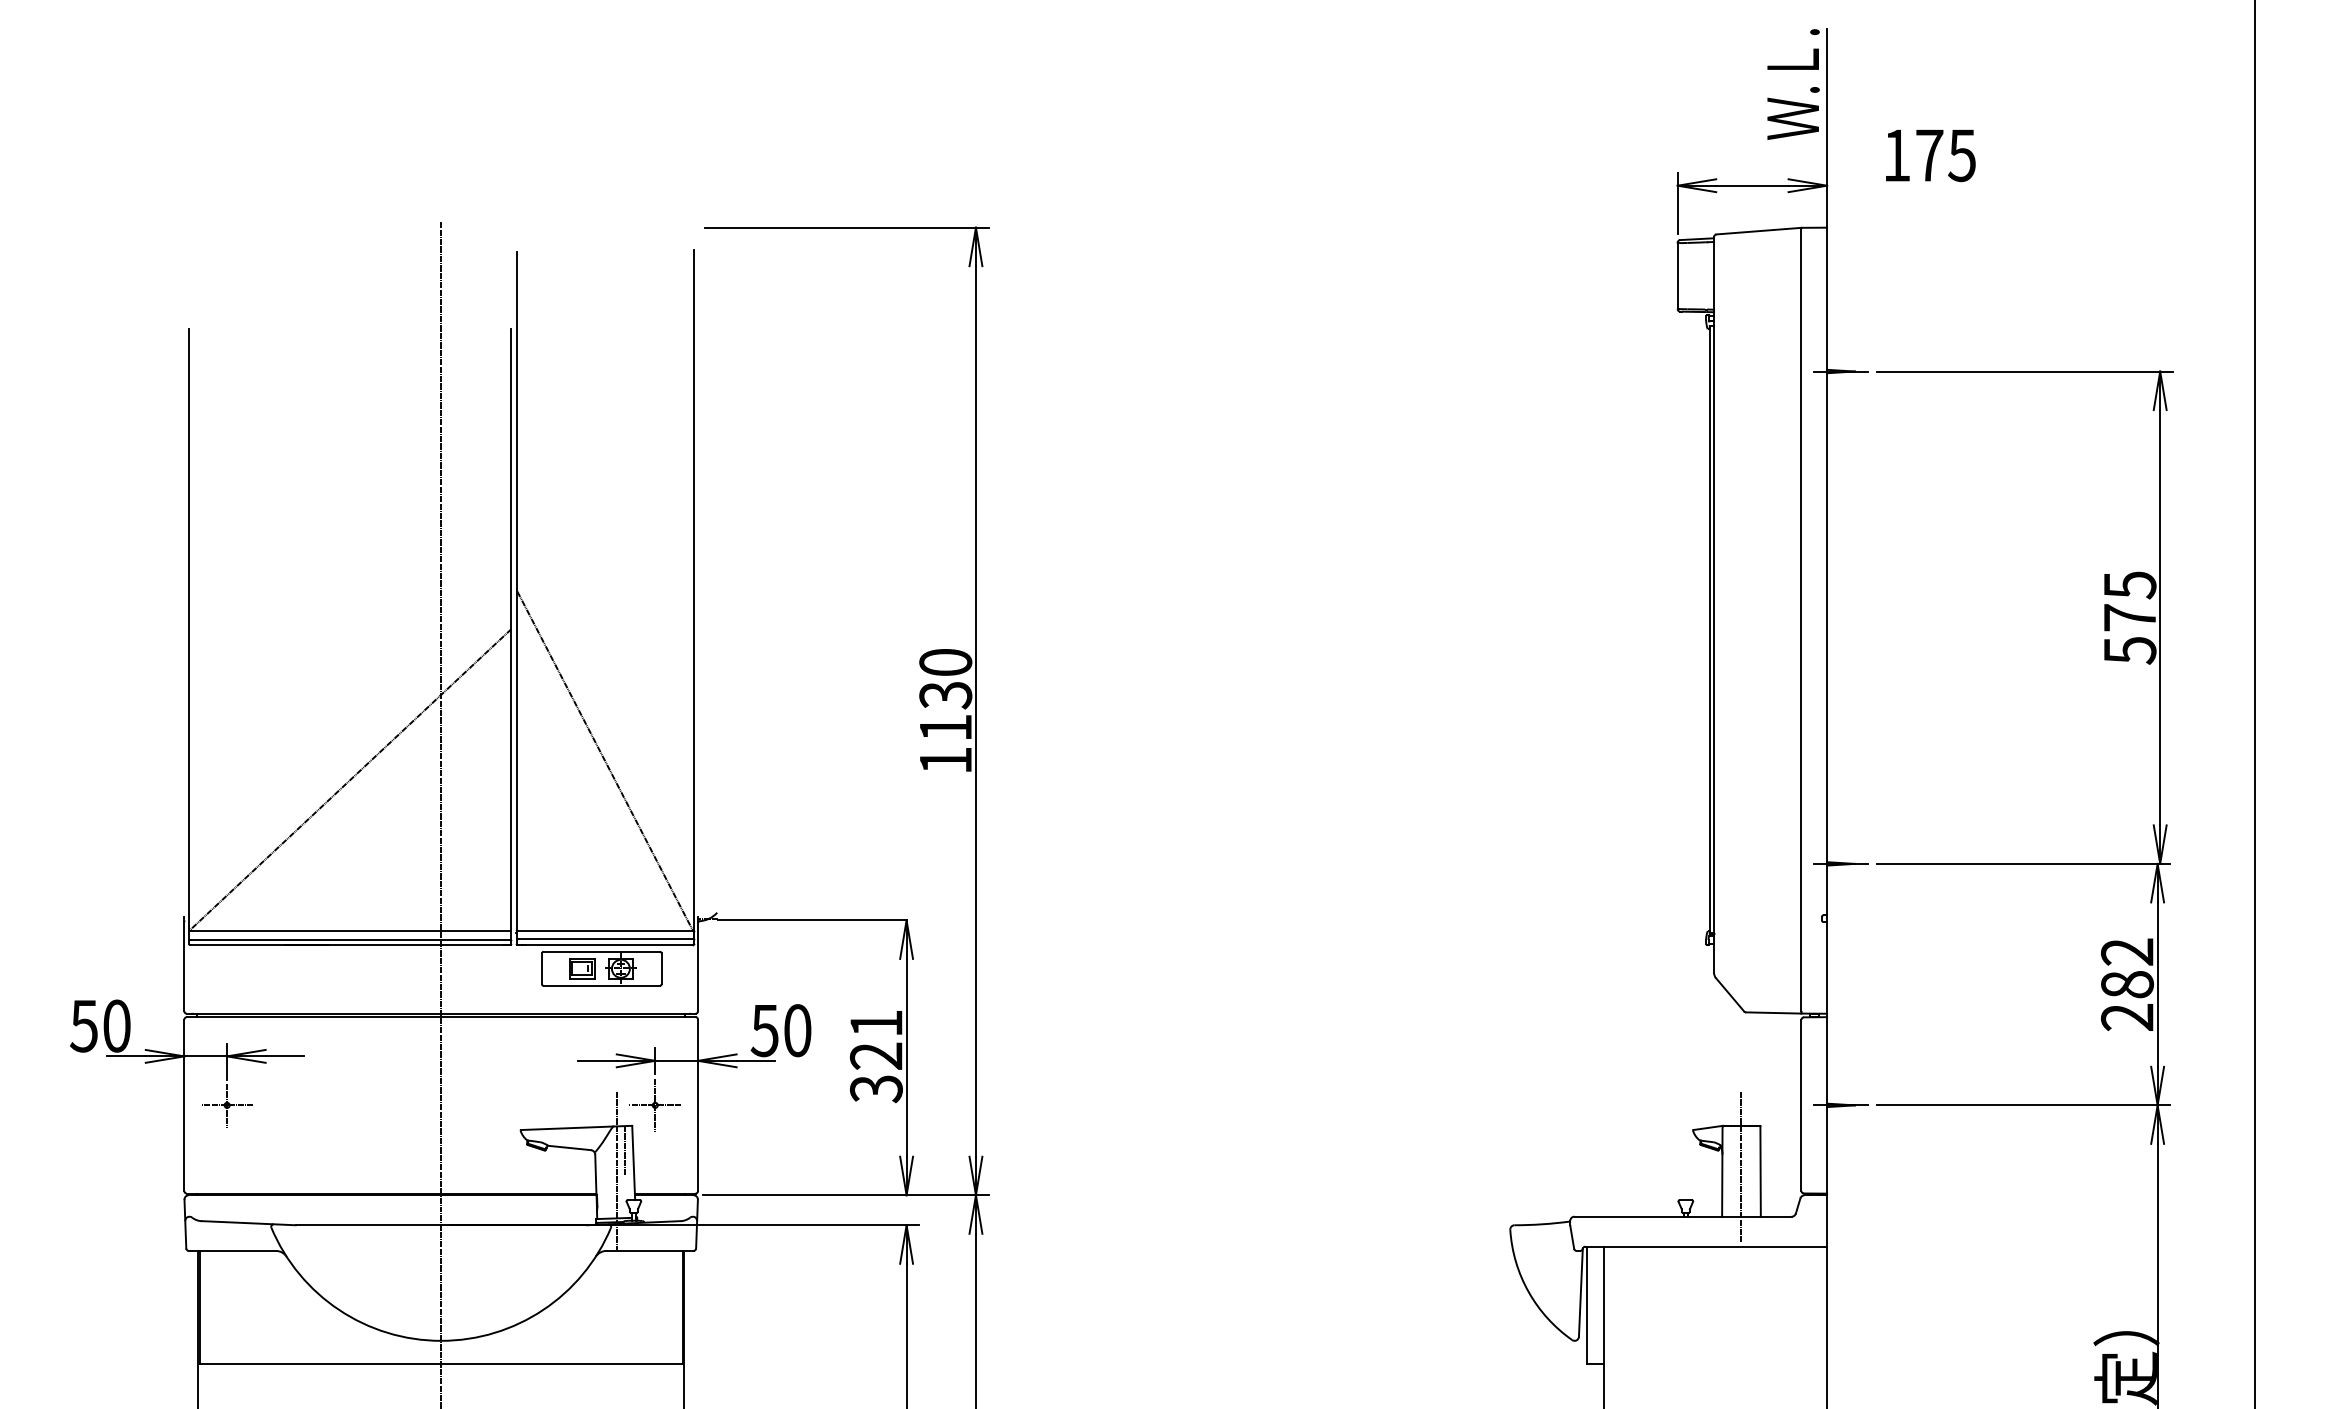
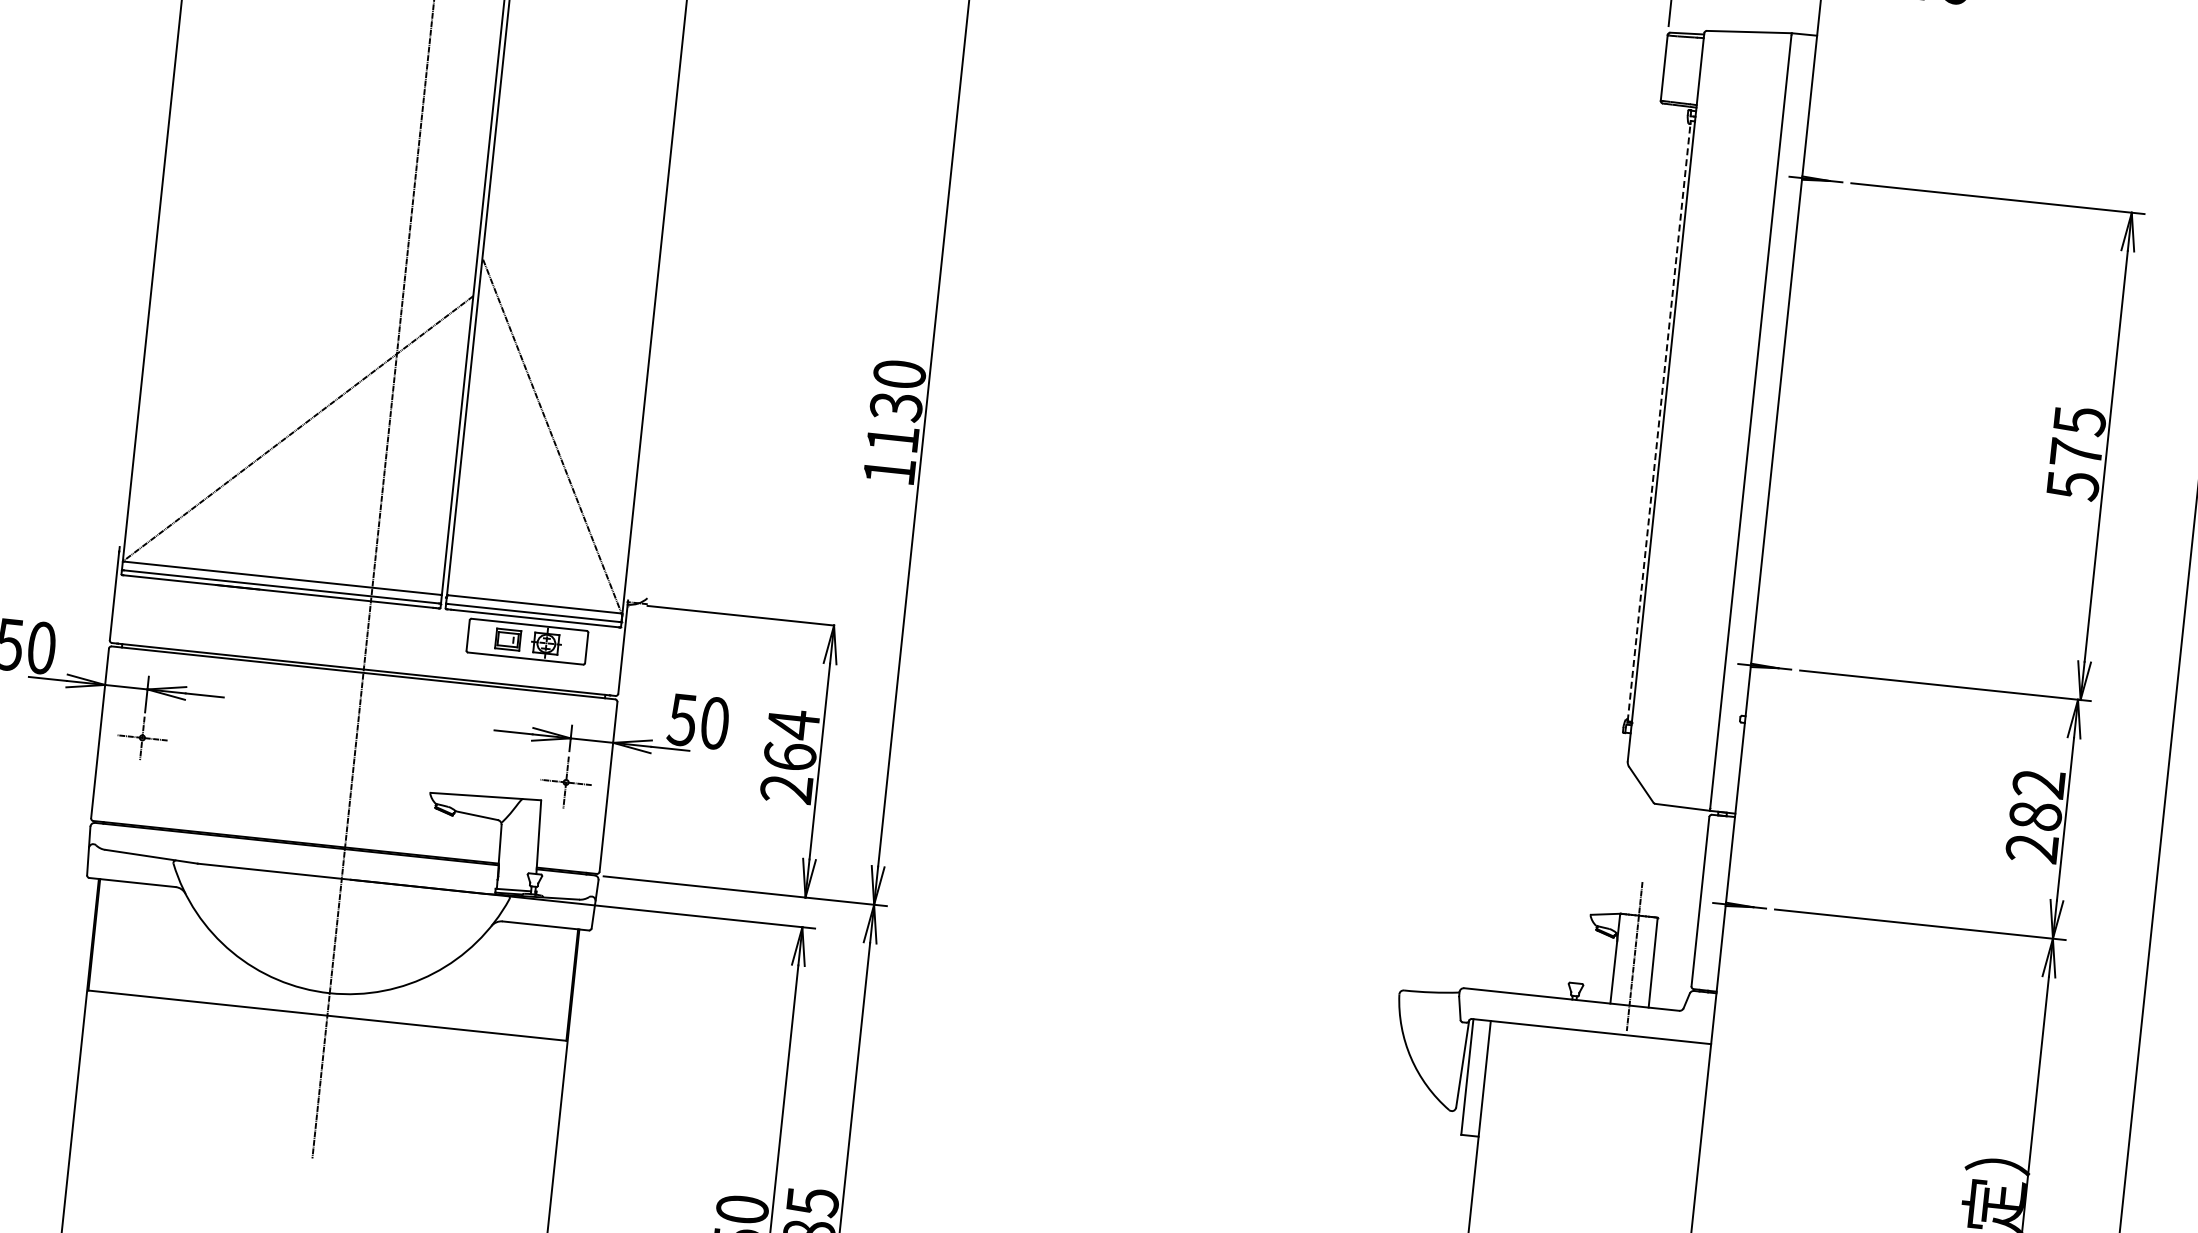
line: (1709, 630) -> (1658, 422), solid -> dashed
text: (875, 1056) -> (789, 756), 321 -> 264
line: (625, 1151) -> (531, 824), removed
line: (616, 1170) -> (520, 842), removed

